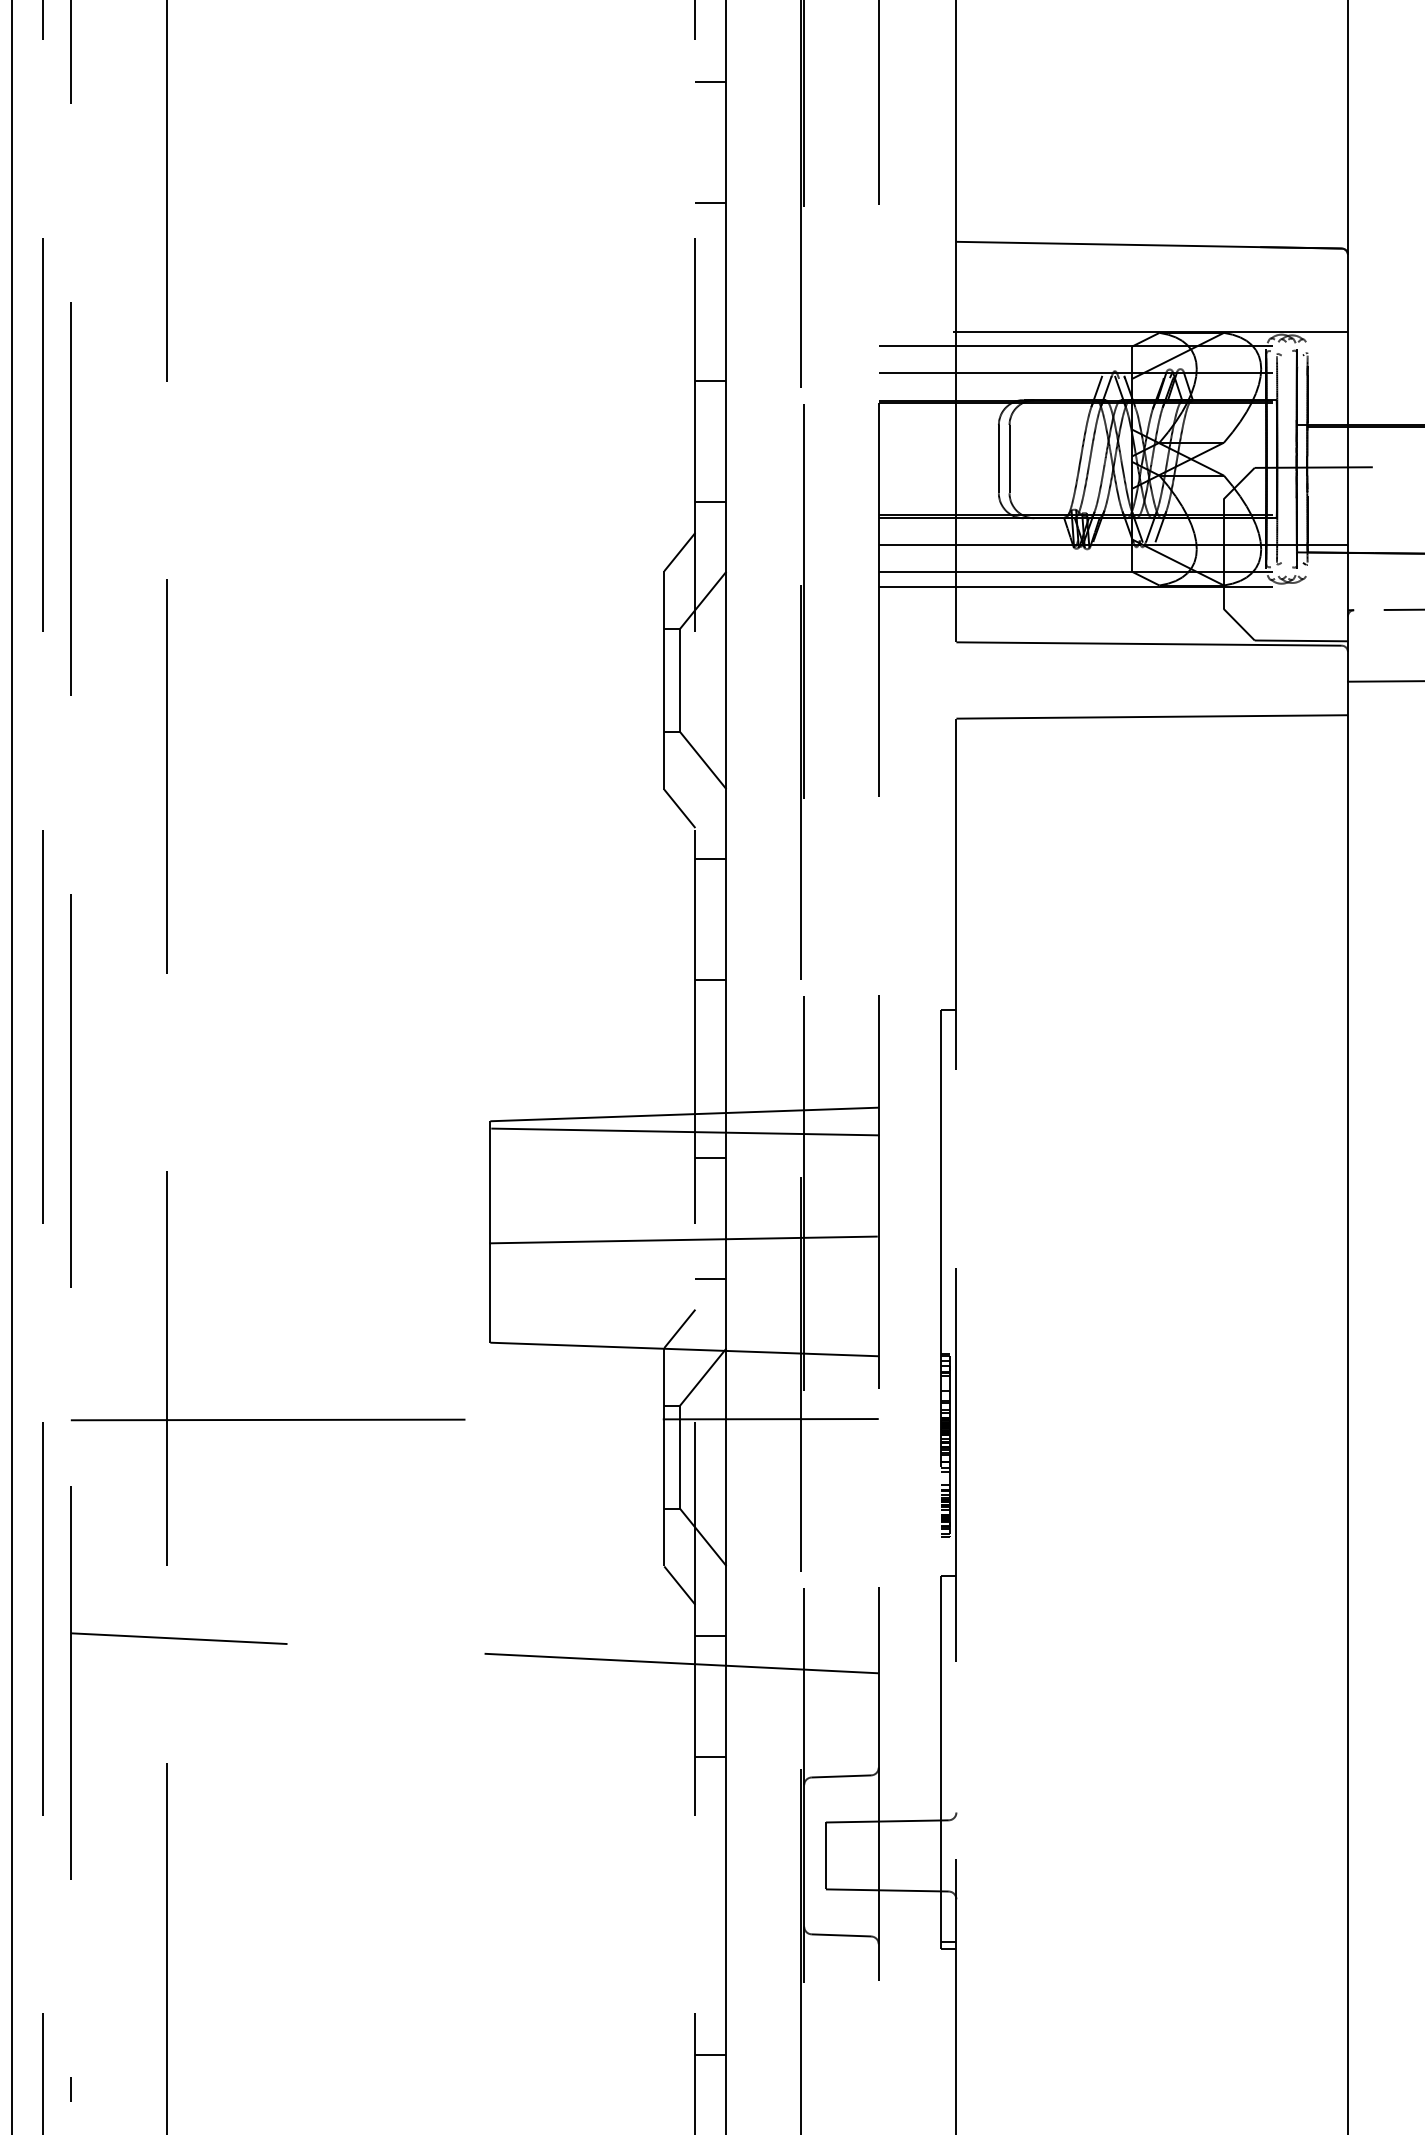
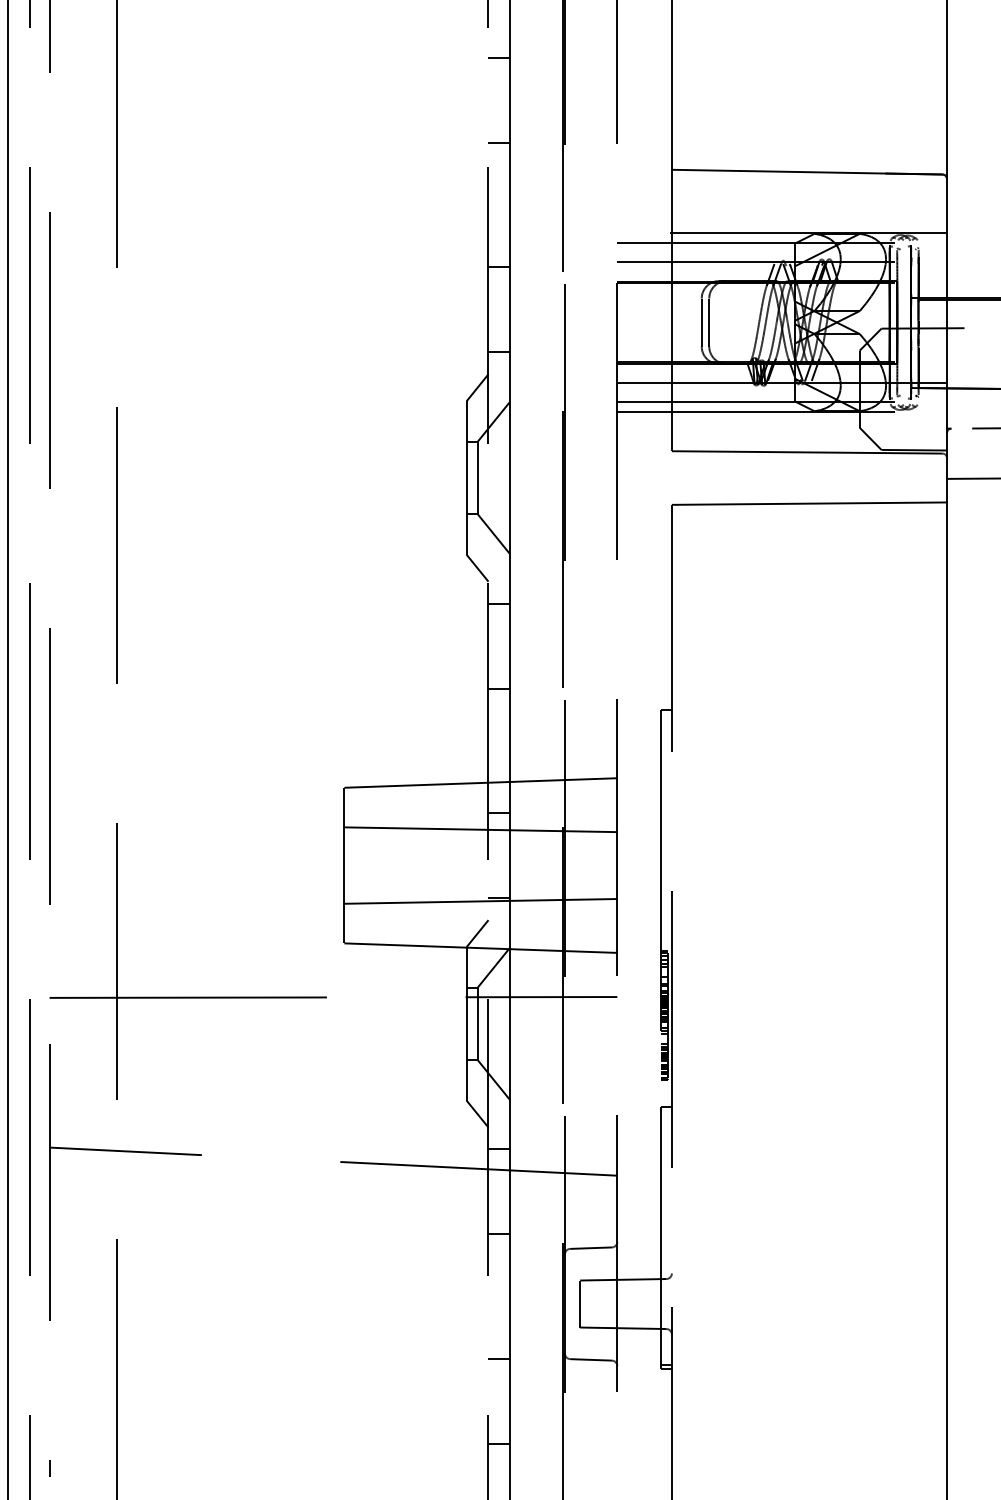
line: (685, 1131) -> (480, 829), moved
line: (683, 1239) -> (480, 901), moved
line: (710, 1934) -> (499, 1359), added

